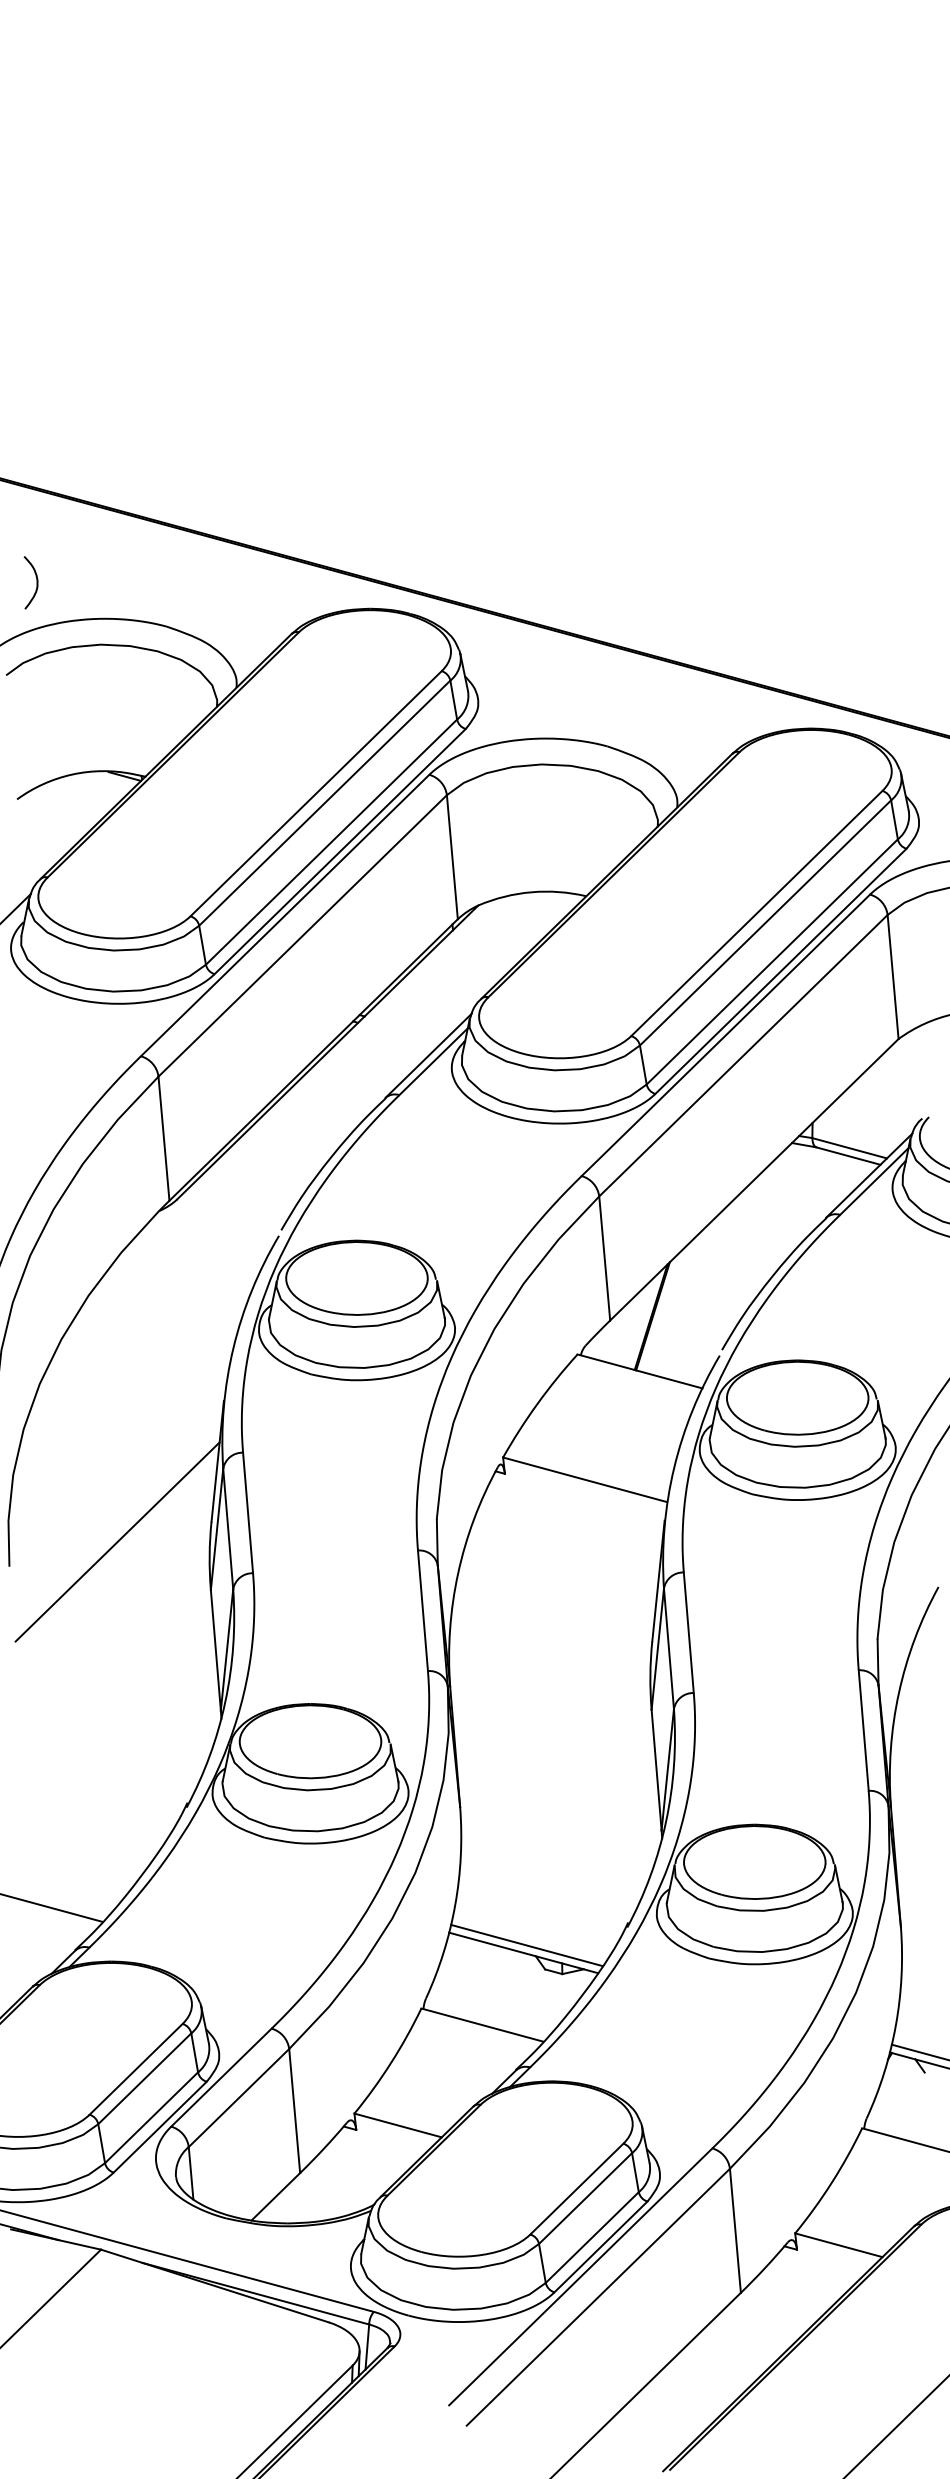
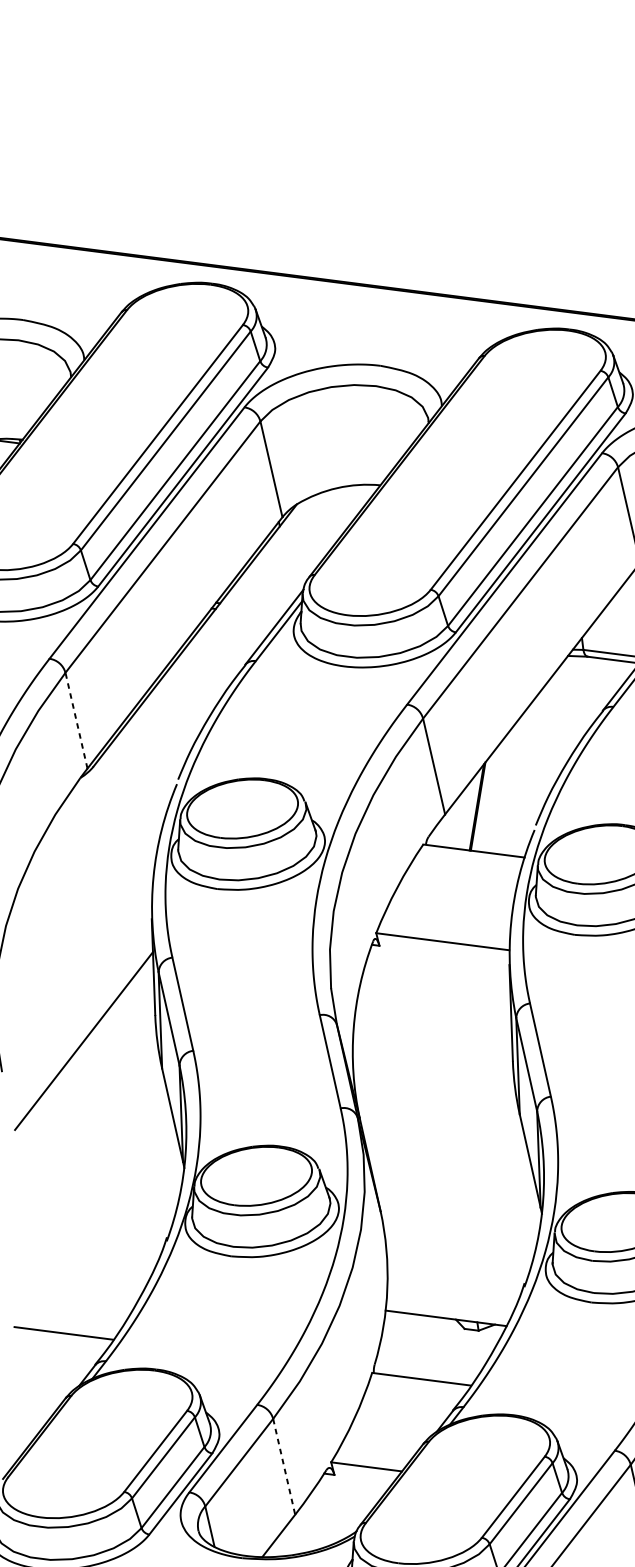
line: (163, 1138) -> (76, 720), solid -> dashed
line: (526, 1945) -> (447, 1312), removed
line: (294, 2111) -> (284, 1467), solid -> dashed

